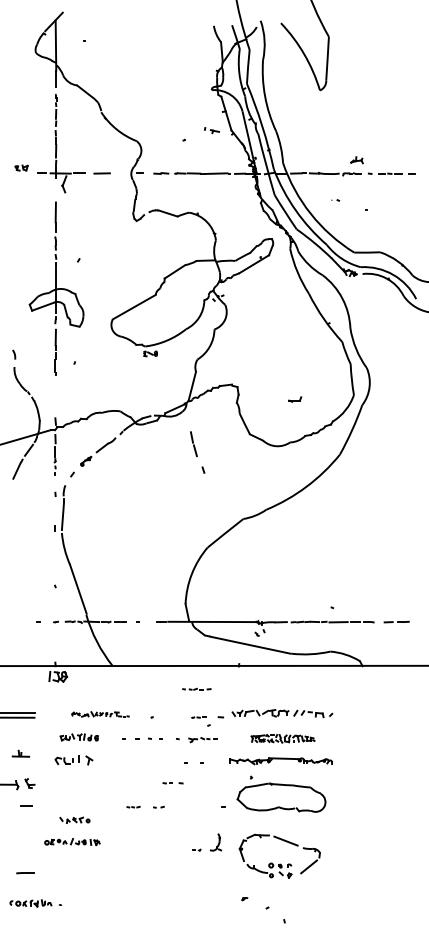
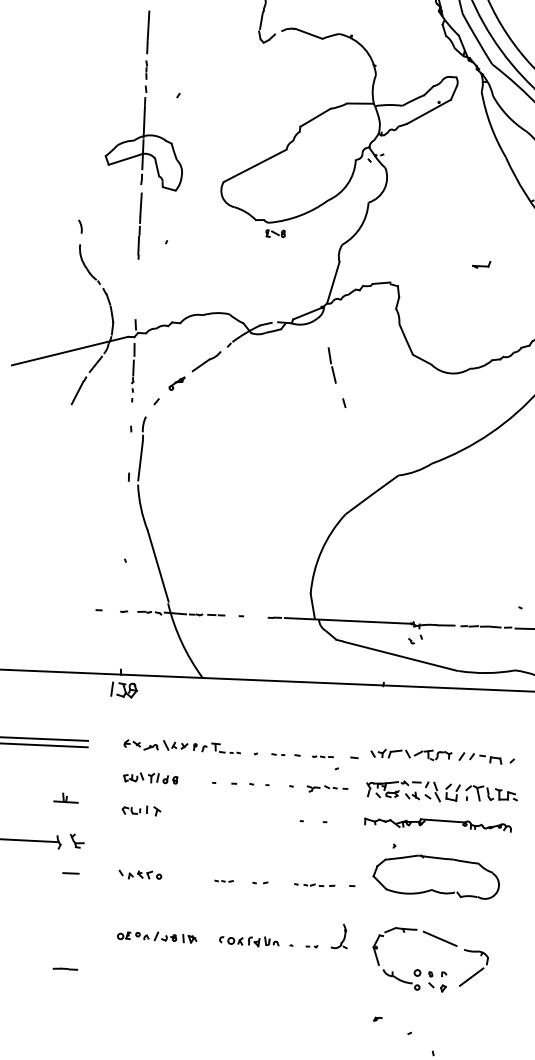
part: (295, 399) -> (482, 264), moved
part: (196, 688) -> (314, 883), moved
part: (100, 714) -> (182, 746), size x1.43
part: (282, 738) -> (441, 791), size x1.67
part: (73, 760) -> (140, 810), size x0.71
part: (172, 783) -> (285, 755), moved
part: (74, 819) -> (139, 873), moved
part: (72, 841) -> (157, 936), moved
part: (35, 903) -> (255, 941), moved

